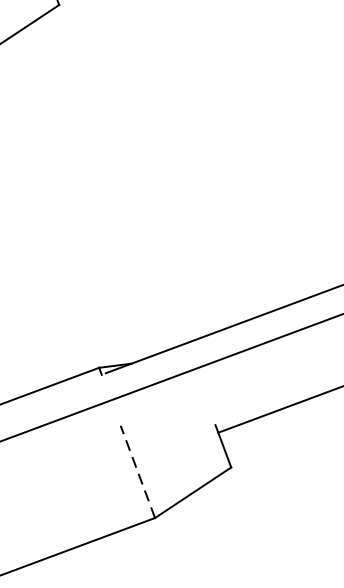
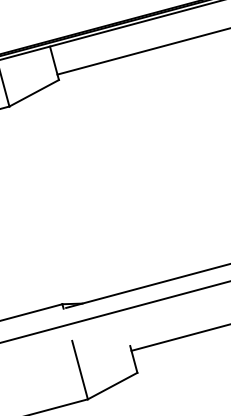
line: (136, 470) -> (79, 369), dashed -> solid

